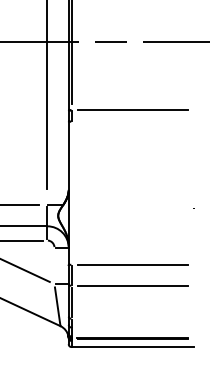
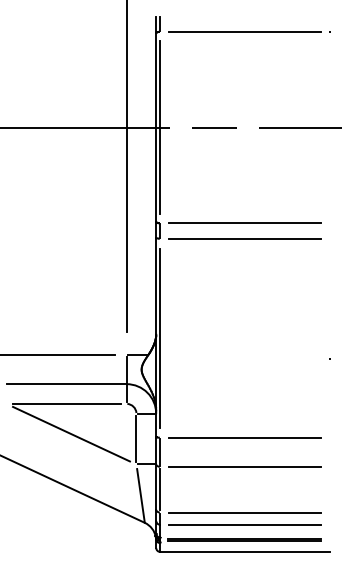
line: (132, 121) -> (244, 238), added
line: (71, 192) -> (160, 337), added
line: (54, 265) -> (136, 438), added
line: (132, 318) -> (244, 512), added
line: (132, 327) -> (244, 524), added

